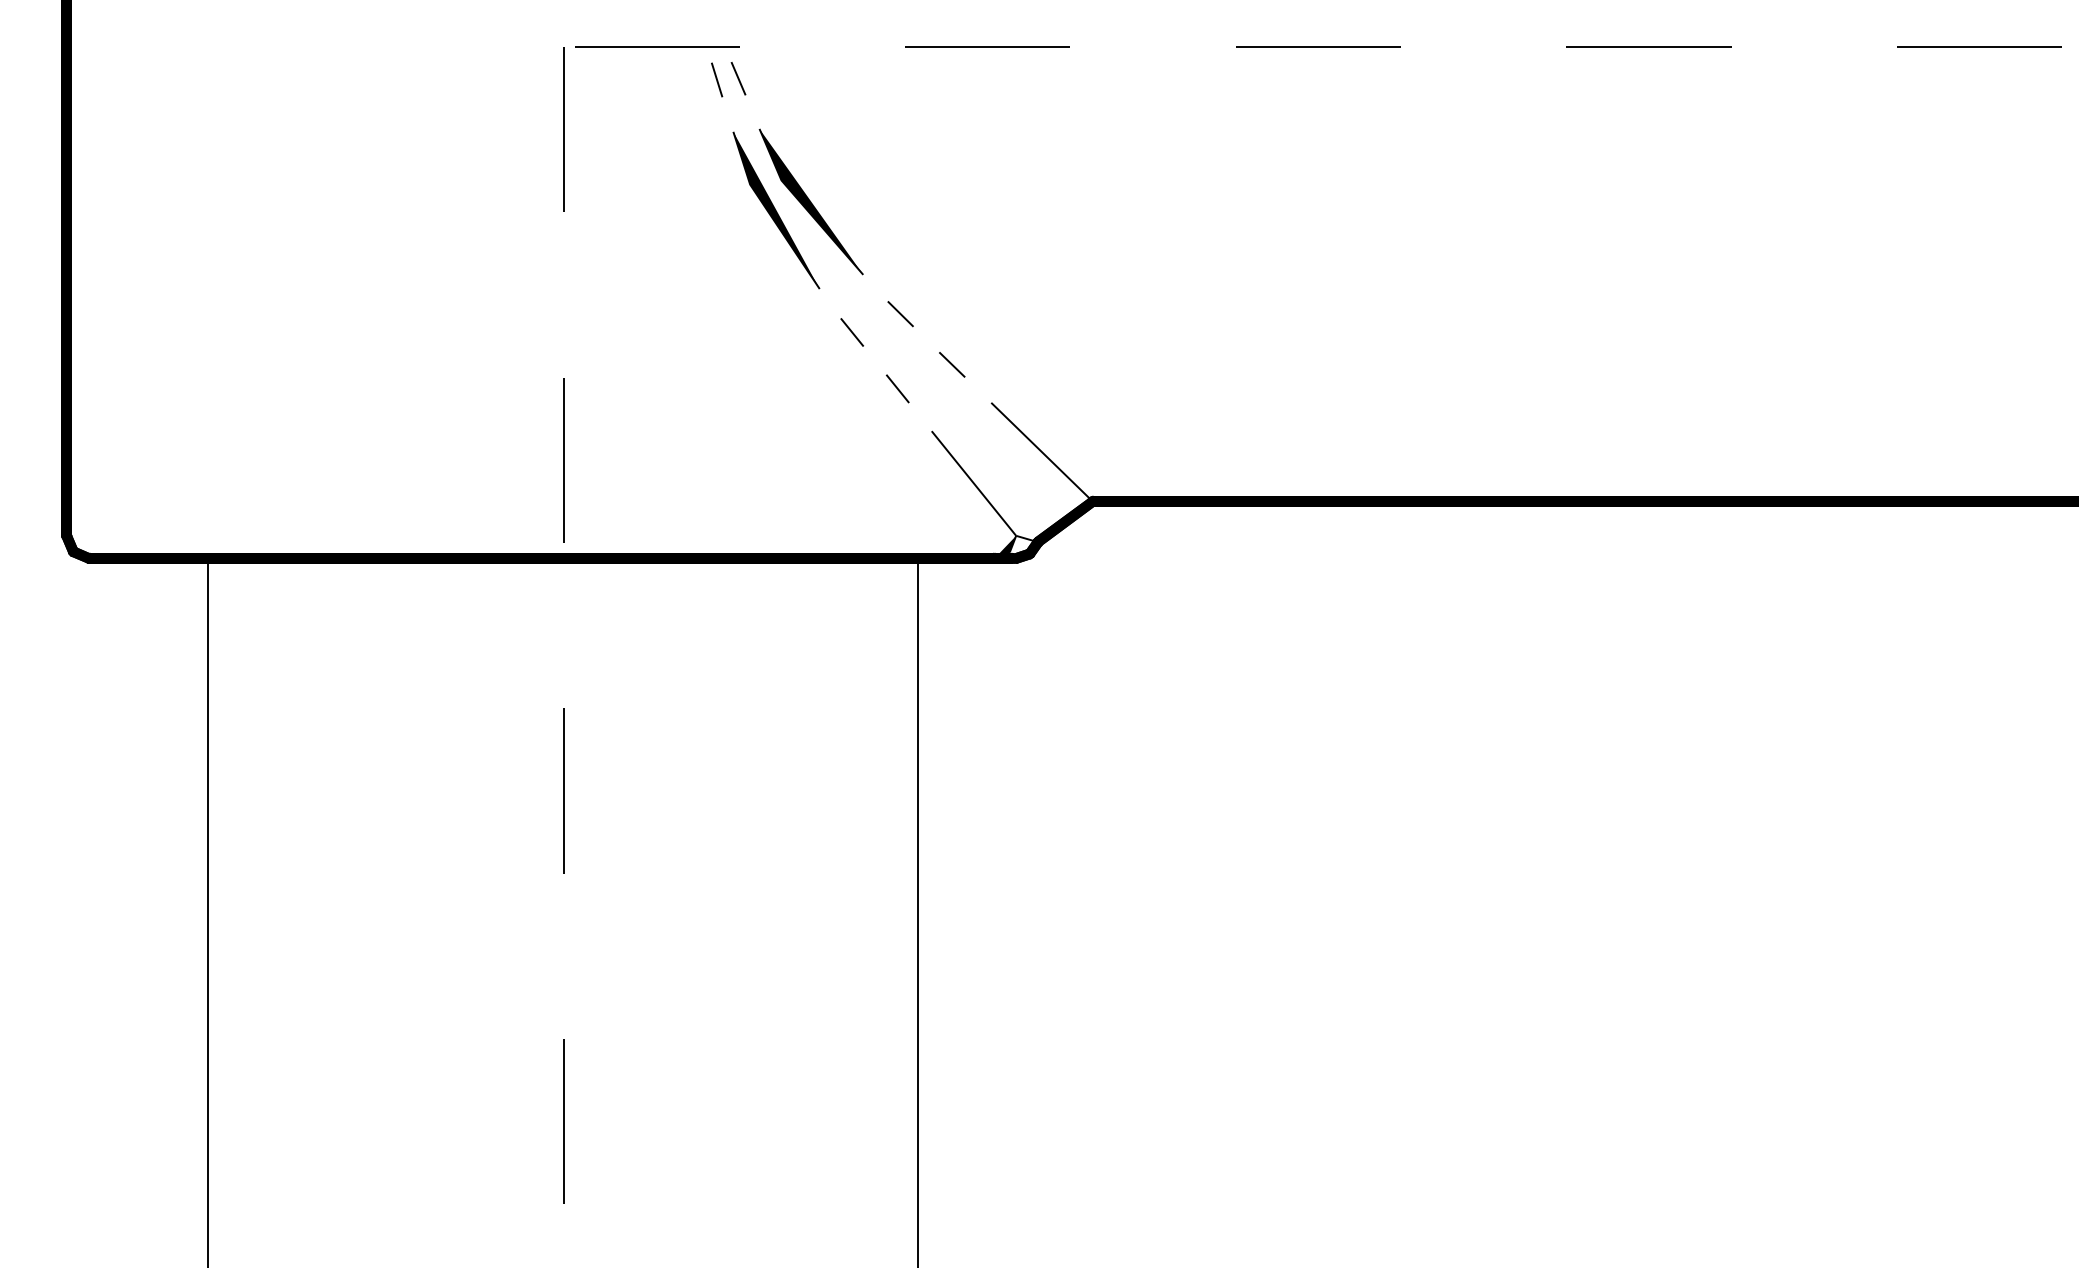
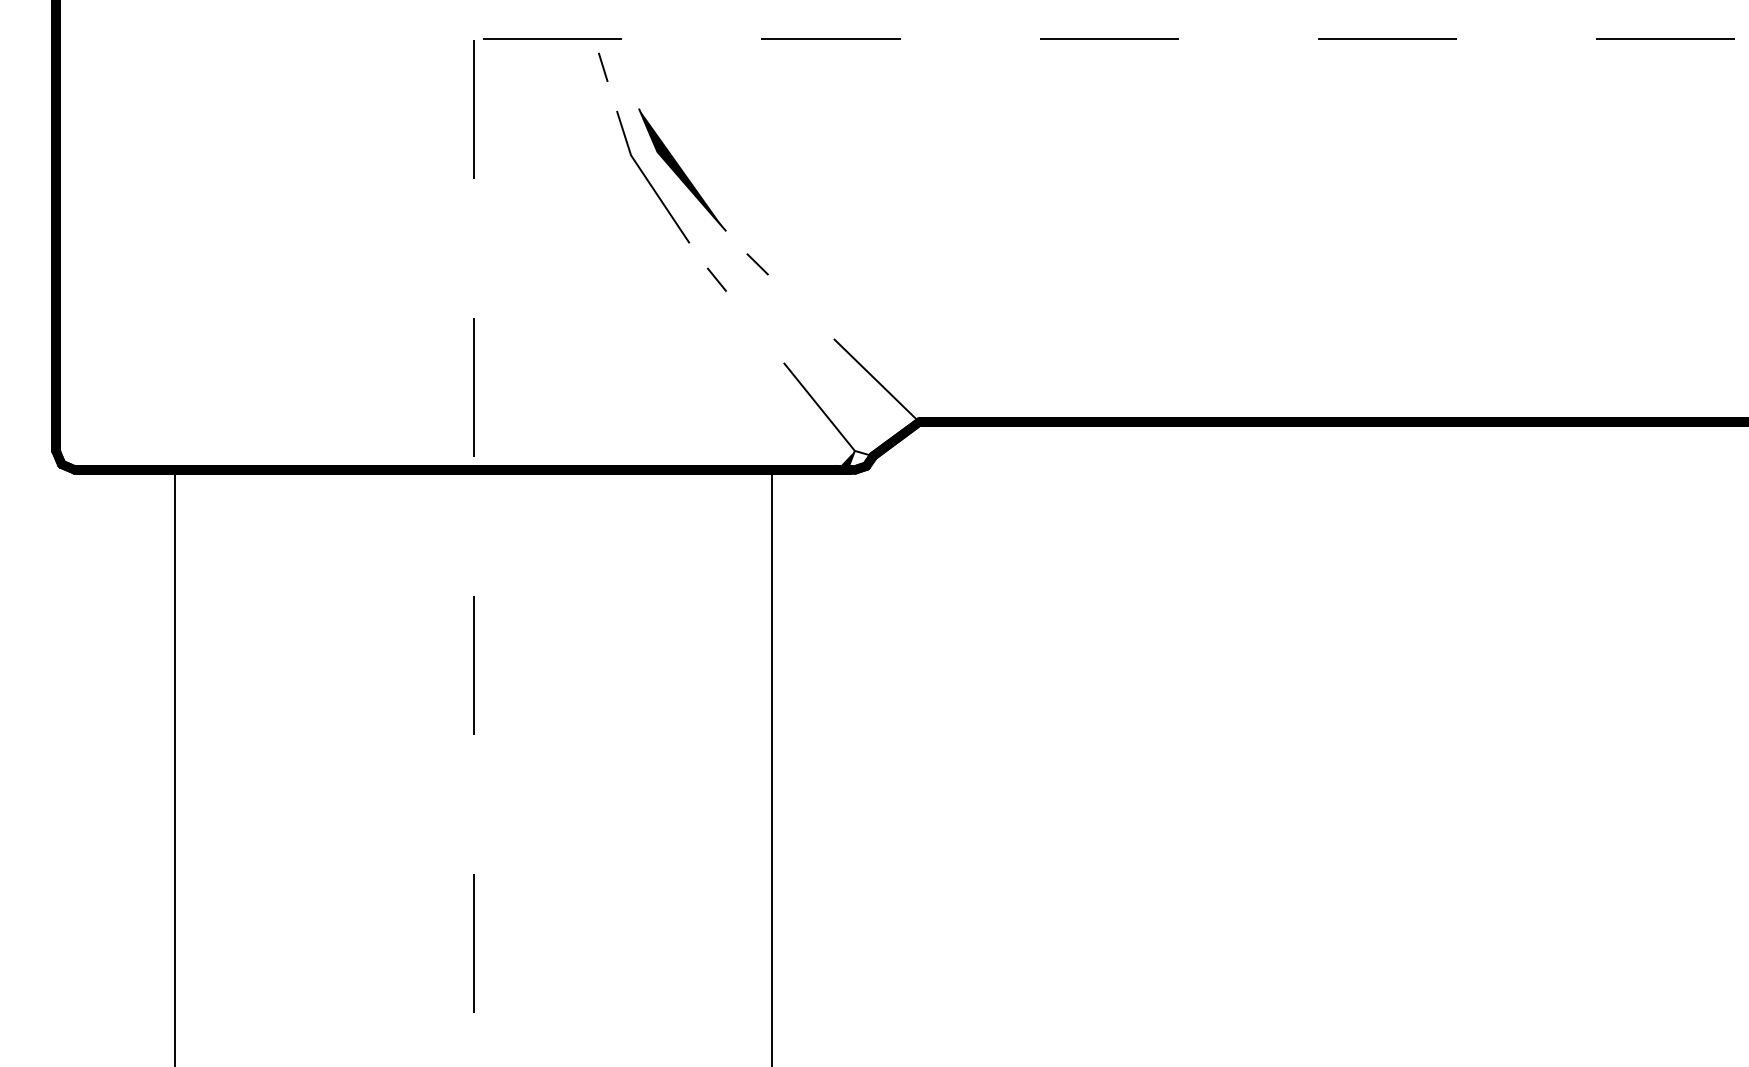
line: (737, 78) -> (620, 66), removed
fill: (775, 210) -> (652, 177), removed
line: (951, 364) -> (800, 306), removed
line: (898, 389) -> (755, 327), removed

